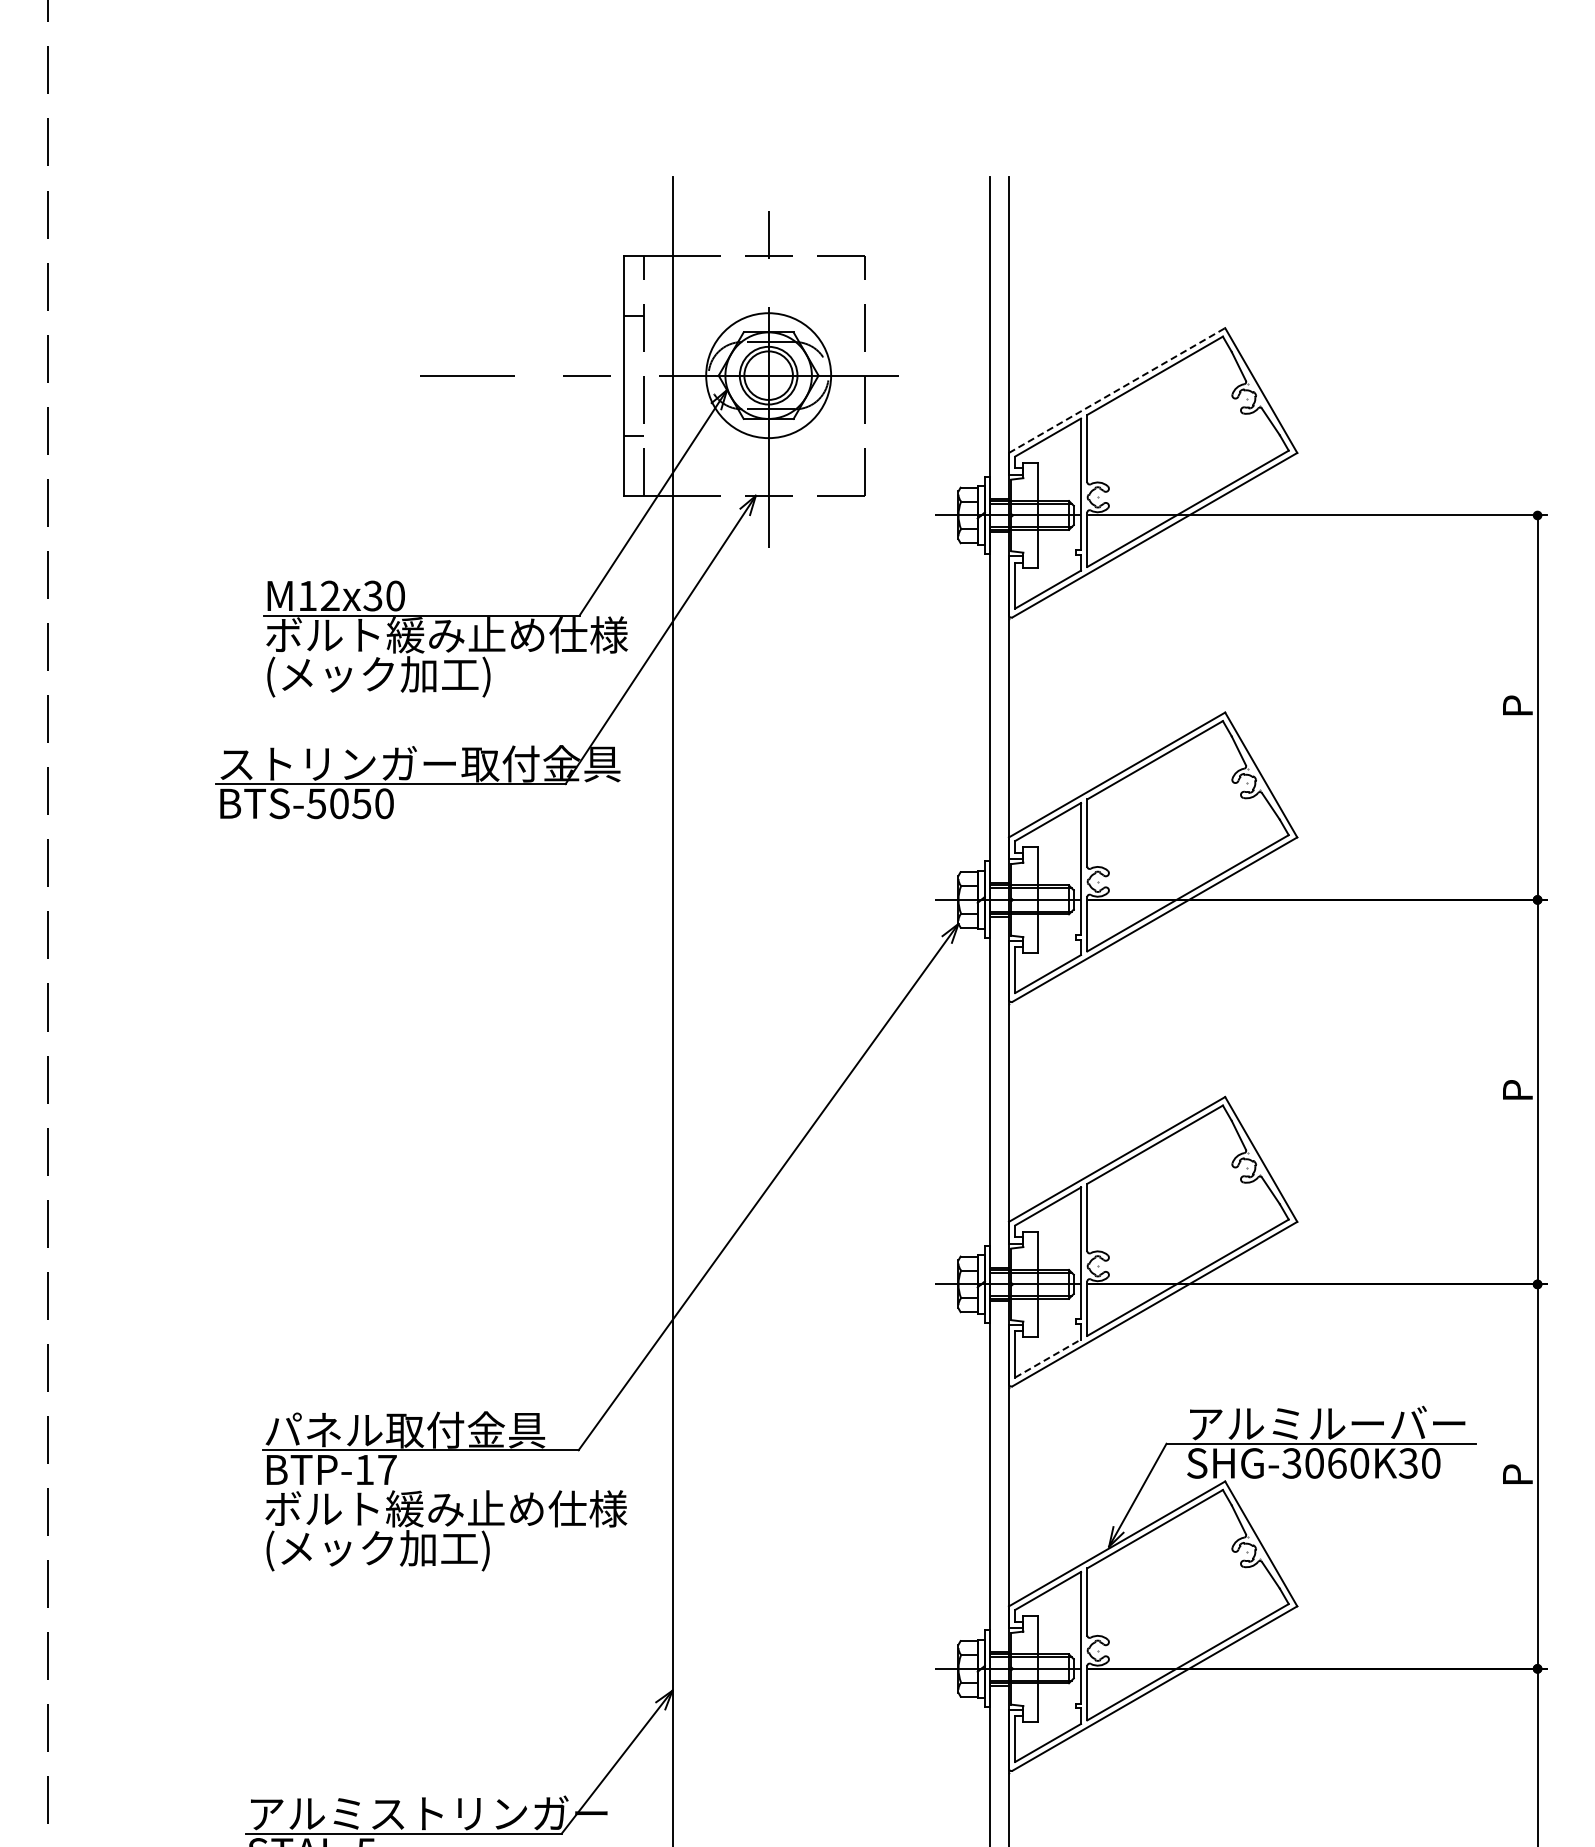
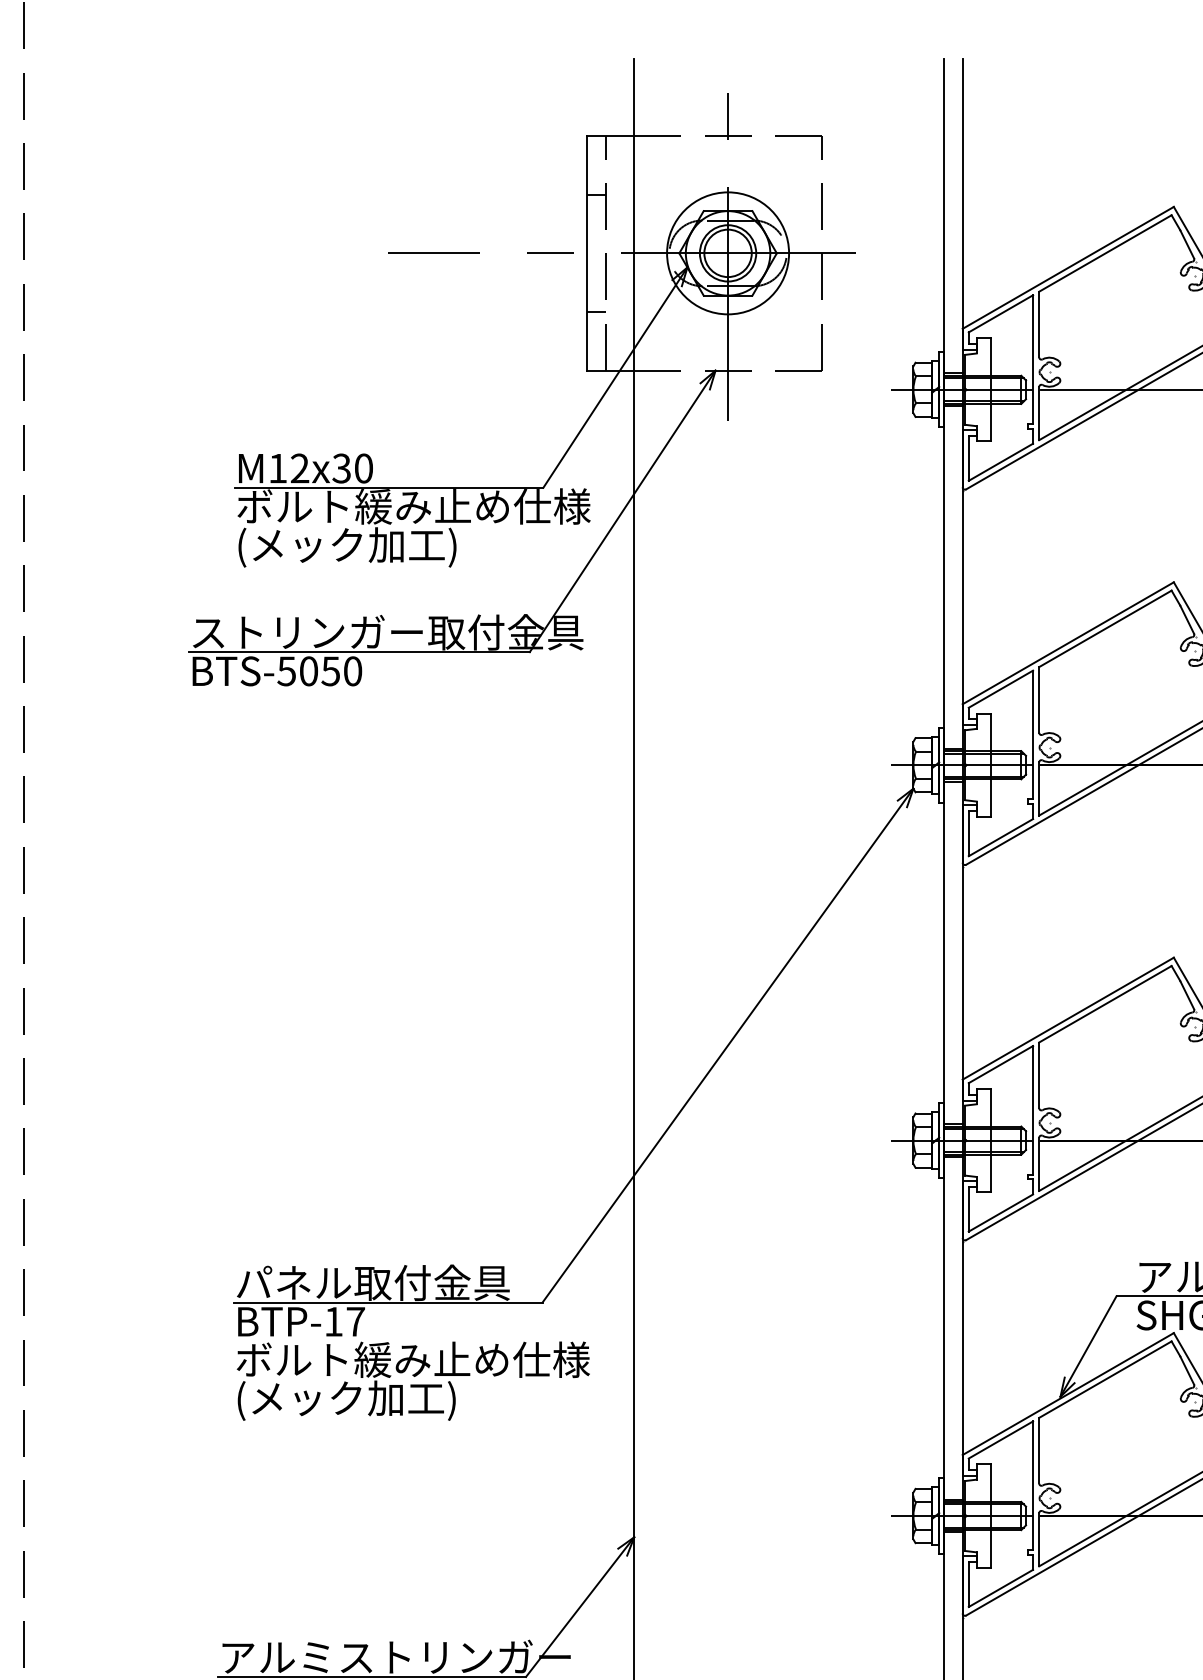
line: (1117, 390) -> (1068, 267), dashed -> solid
line: (1048, 1358) -> (1001, 1213), dashed -> solid

